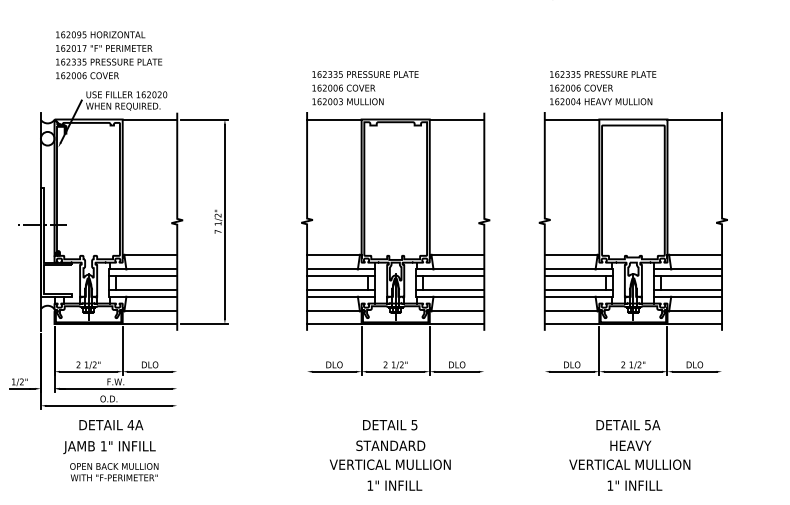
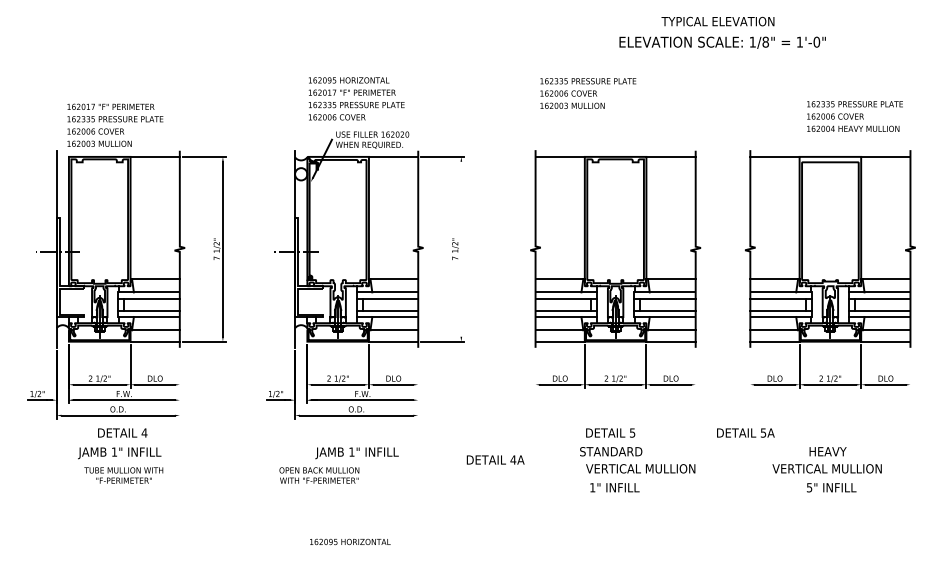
text: (365, 88) -> (588, 93), moved
text: (602, 88) -> (854, 116), moved
line: (225, 220) -> (461, 248), removed
text: (111, 424) -> (495, 459), moved
text: (627, 424) -> (745, 432), moved
text: (390, 464) -> (640, 468), moved
text: (114, 472) -> (319, 475), moved
text: (610, 485) -> (809, 487), 1" -> 5"

